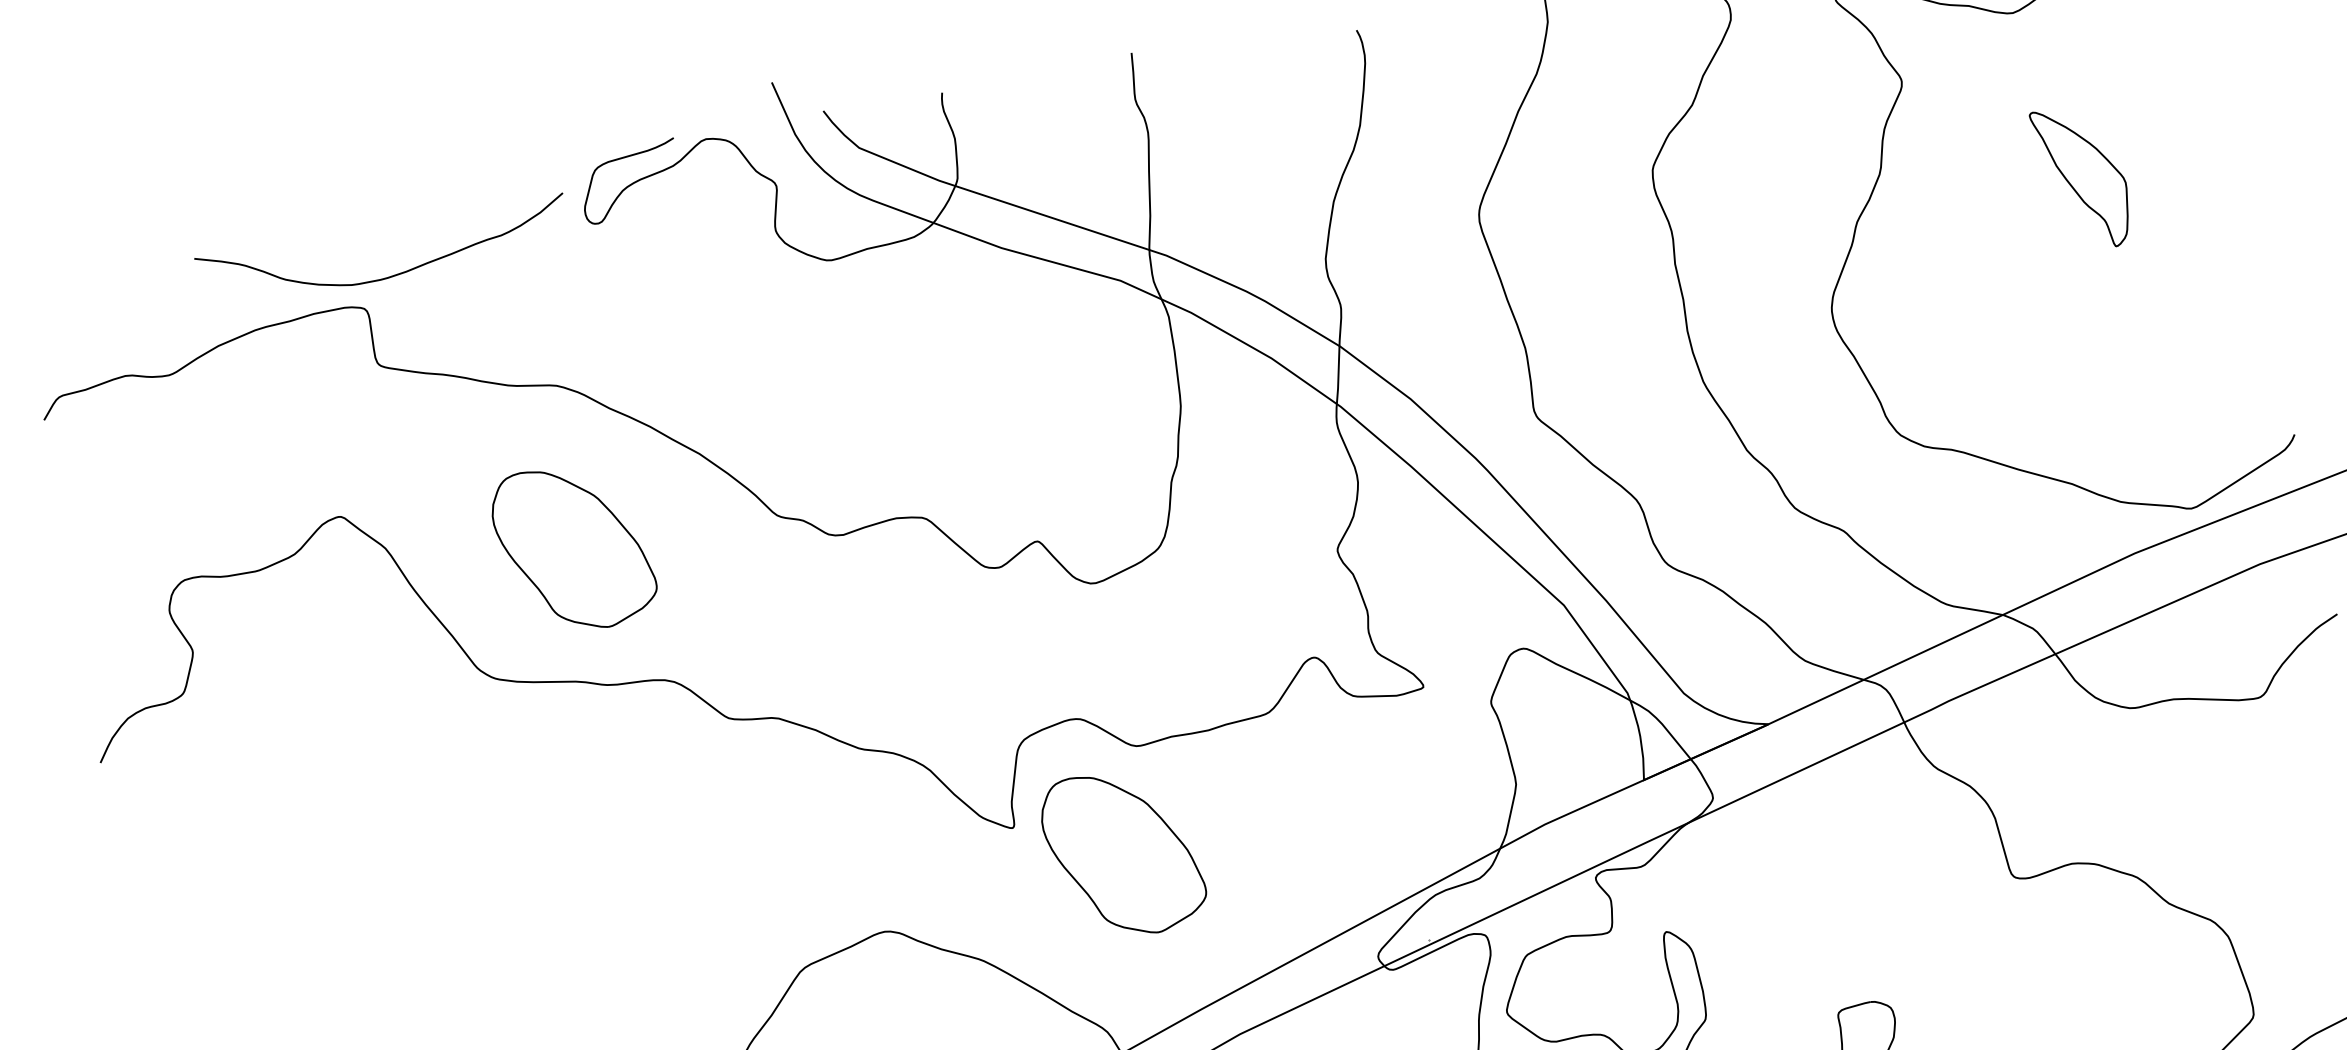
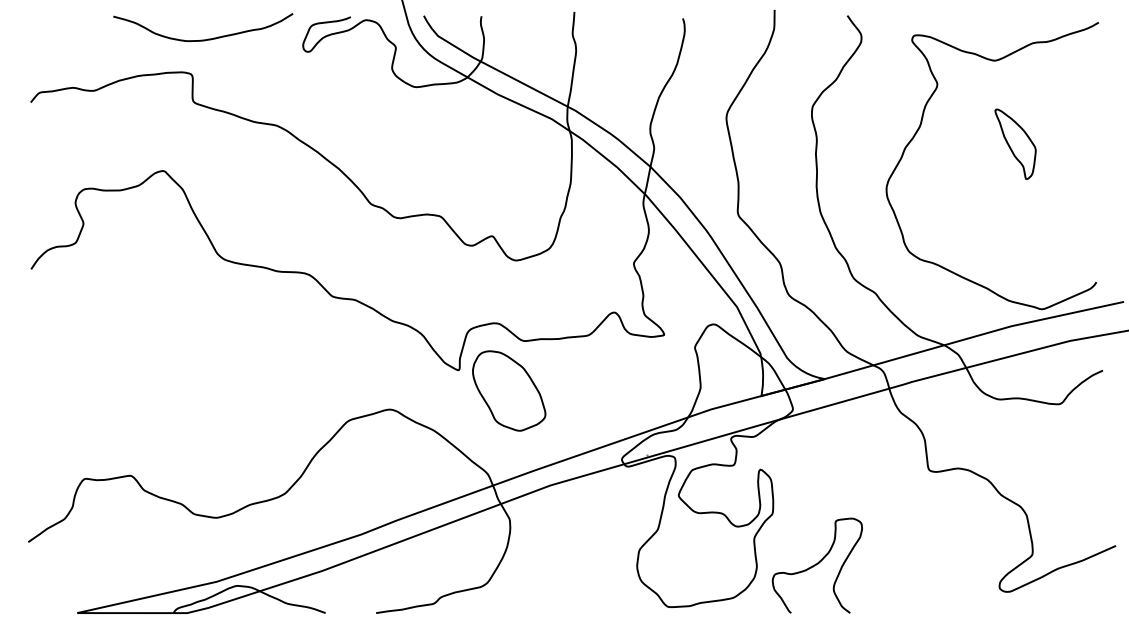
curve: (387, 275) -> (203, 39), moved
part: (574, 547) -> (272, 203), removed

